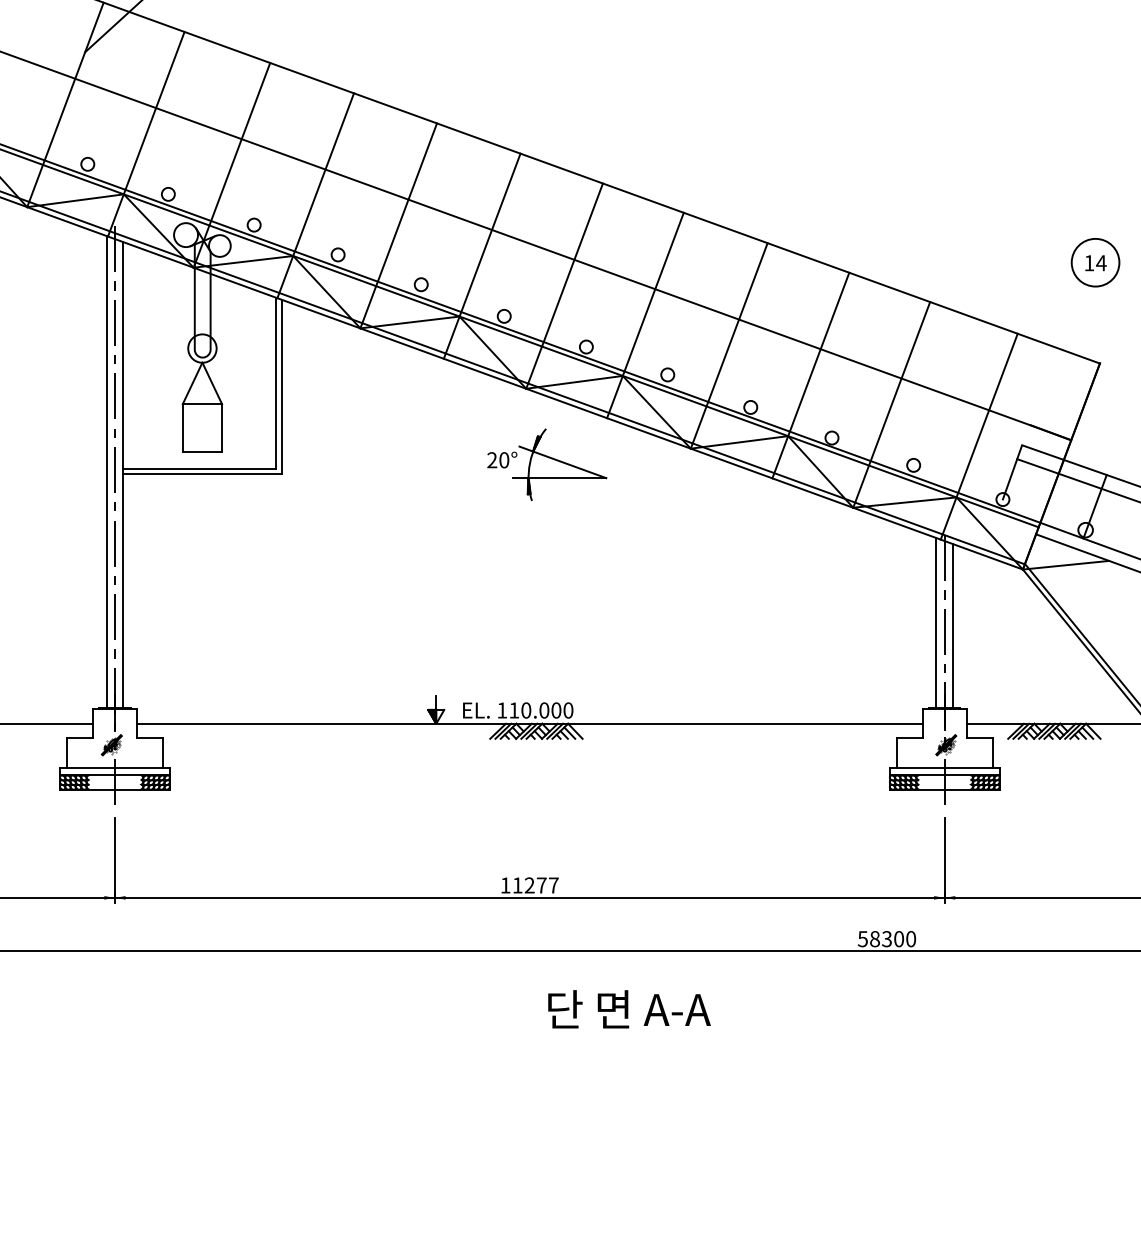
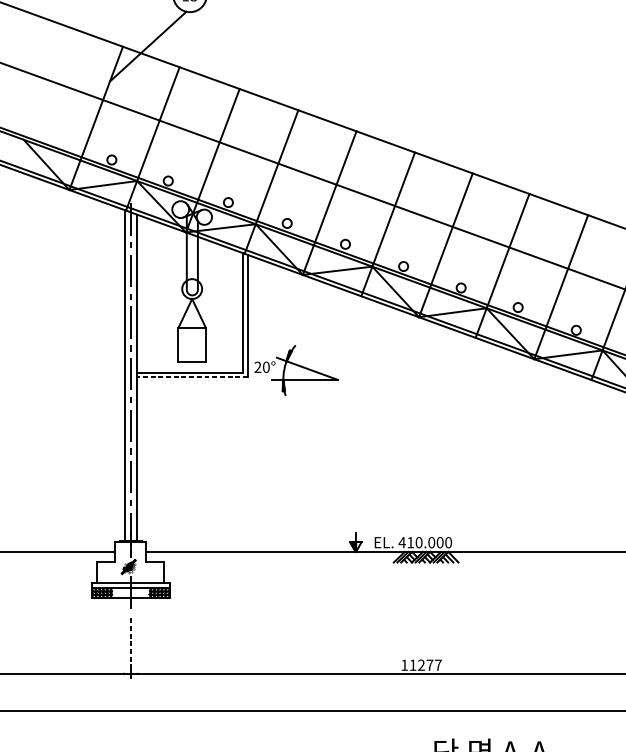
part: (547, 464) -> (296, 370), moved
line: (202, 474) -> (192, 377), solid -> dashed
text: (501, 710) -> (401, 542), 110.000 -> 410.000
line: (114, 858) -> (130, 646), solid -> dashed

